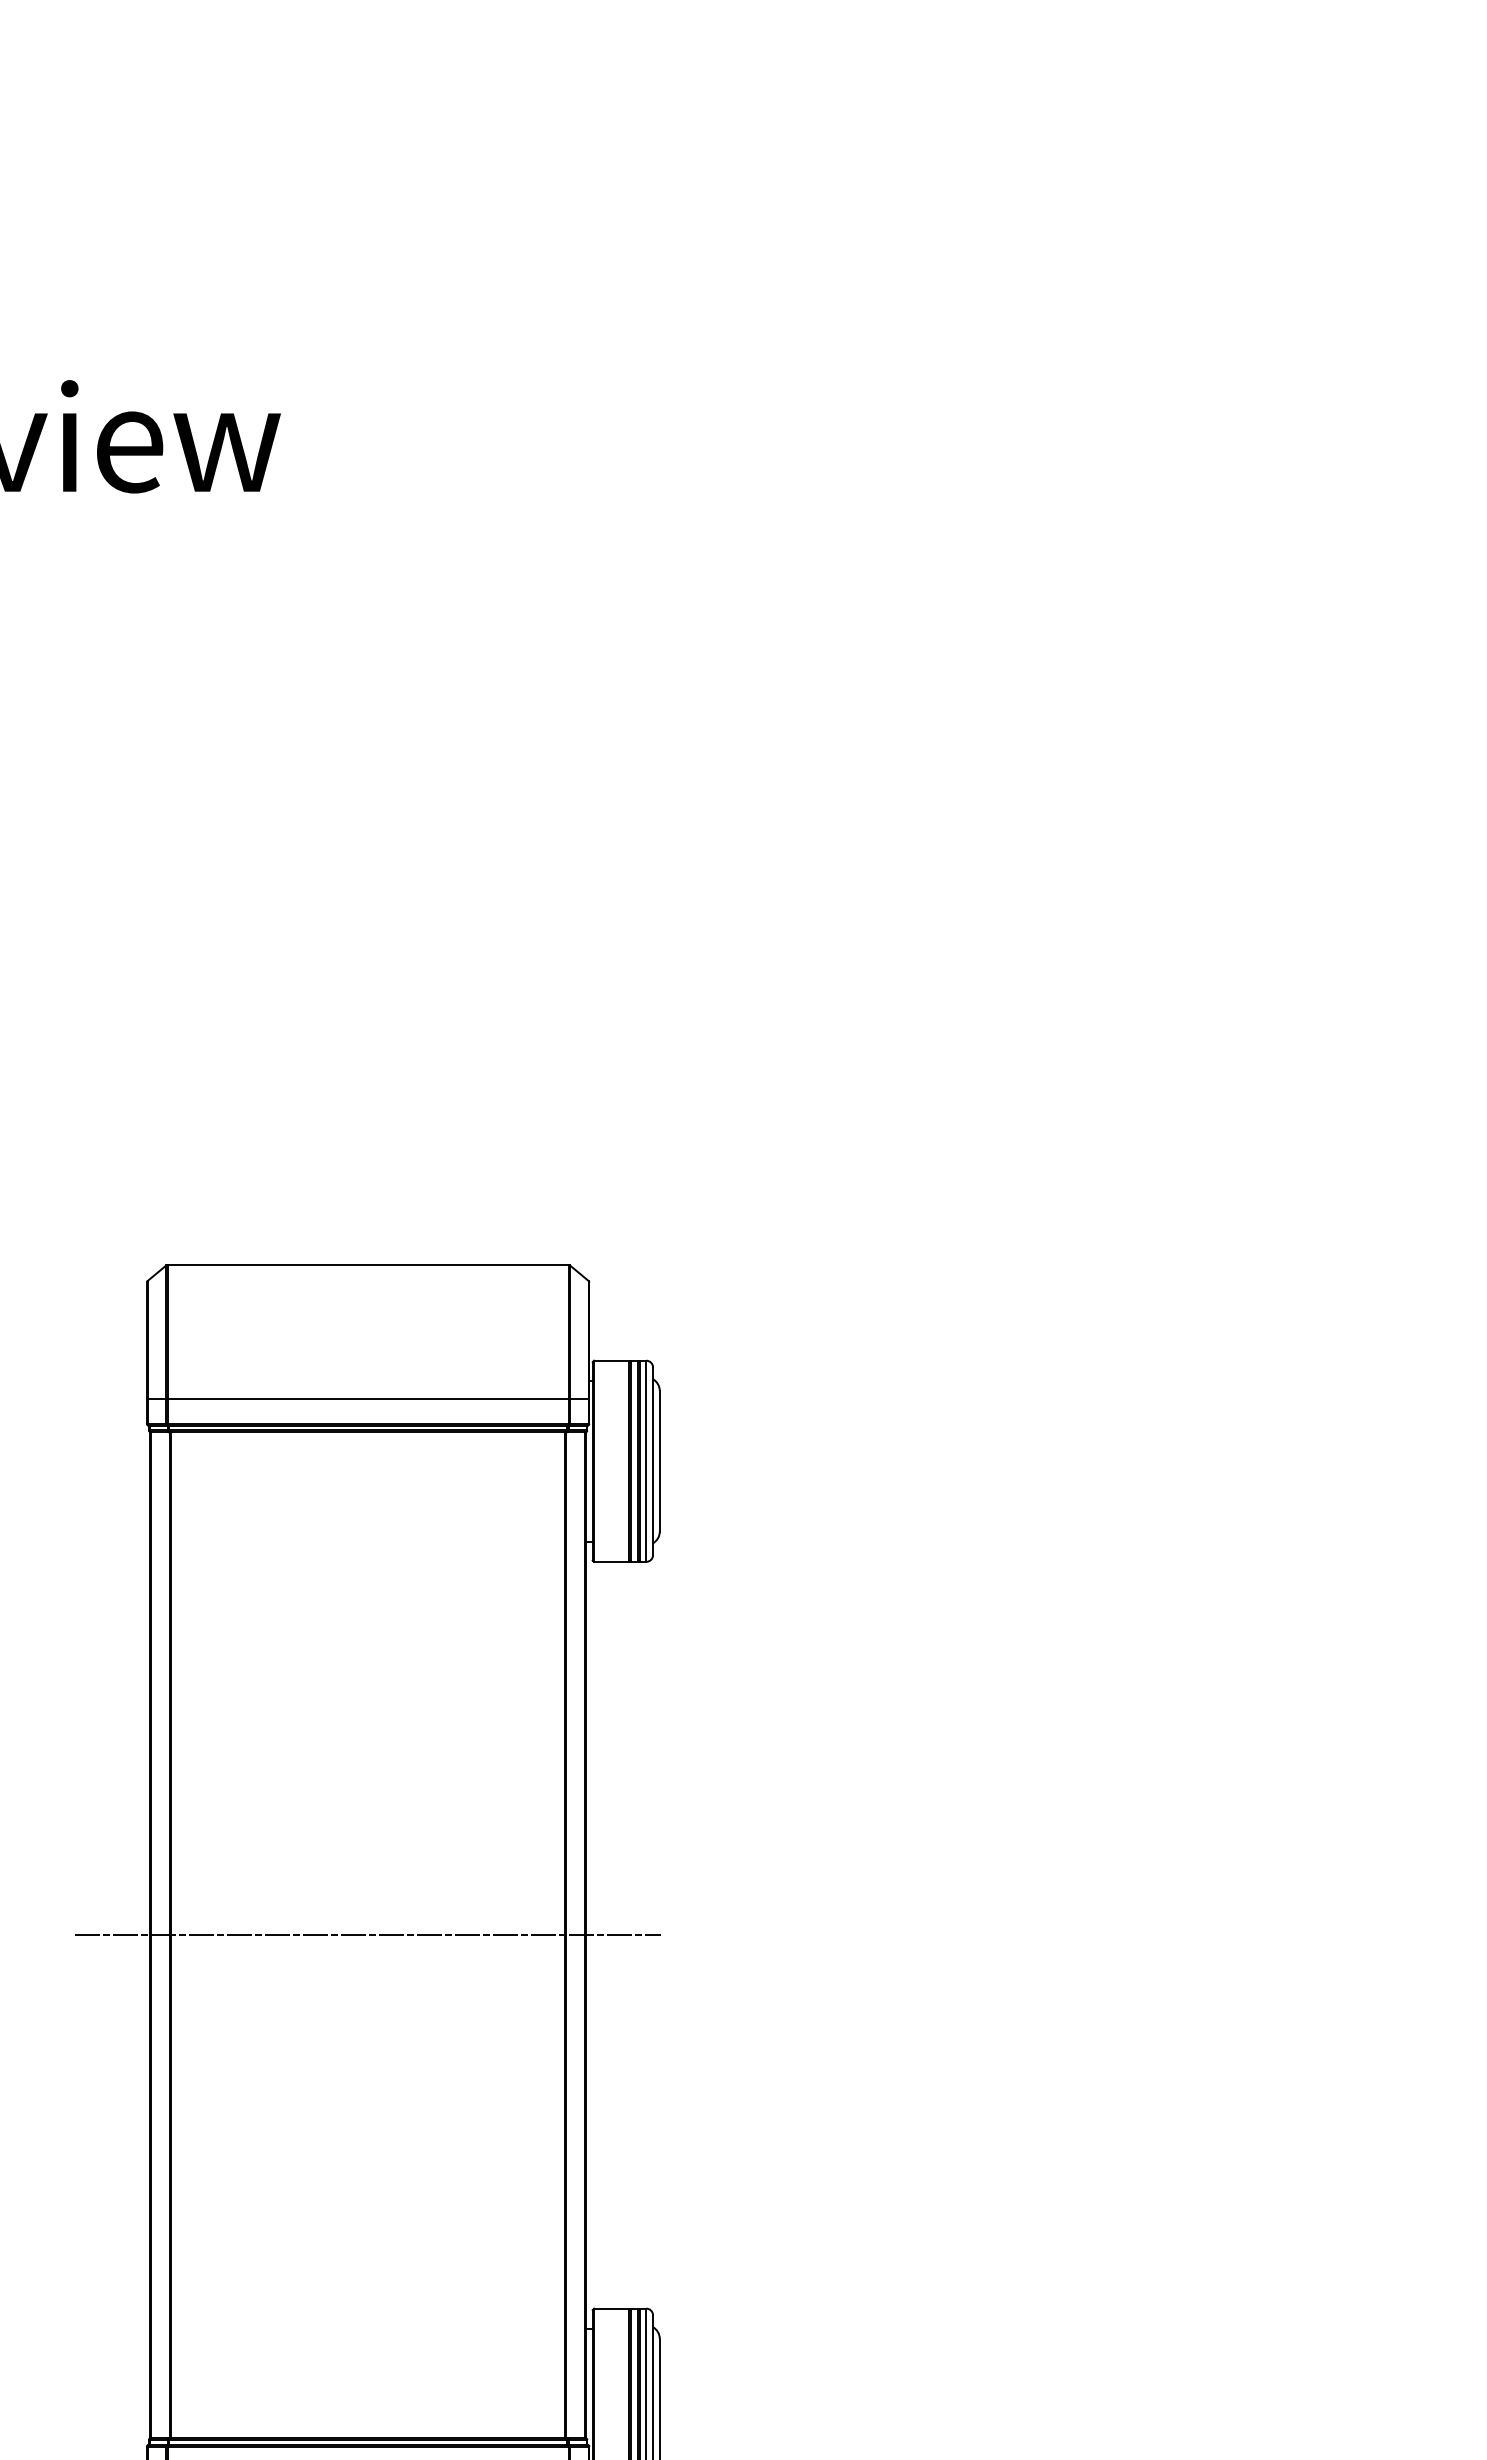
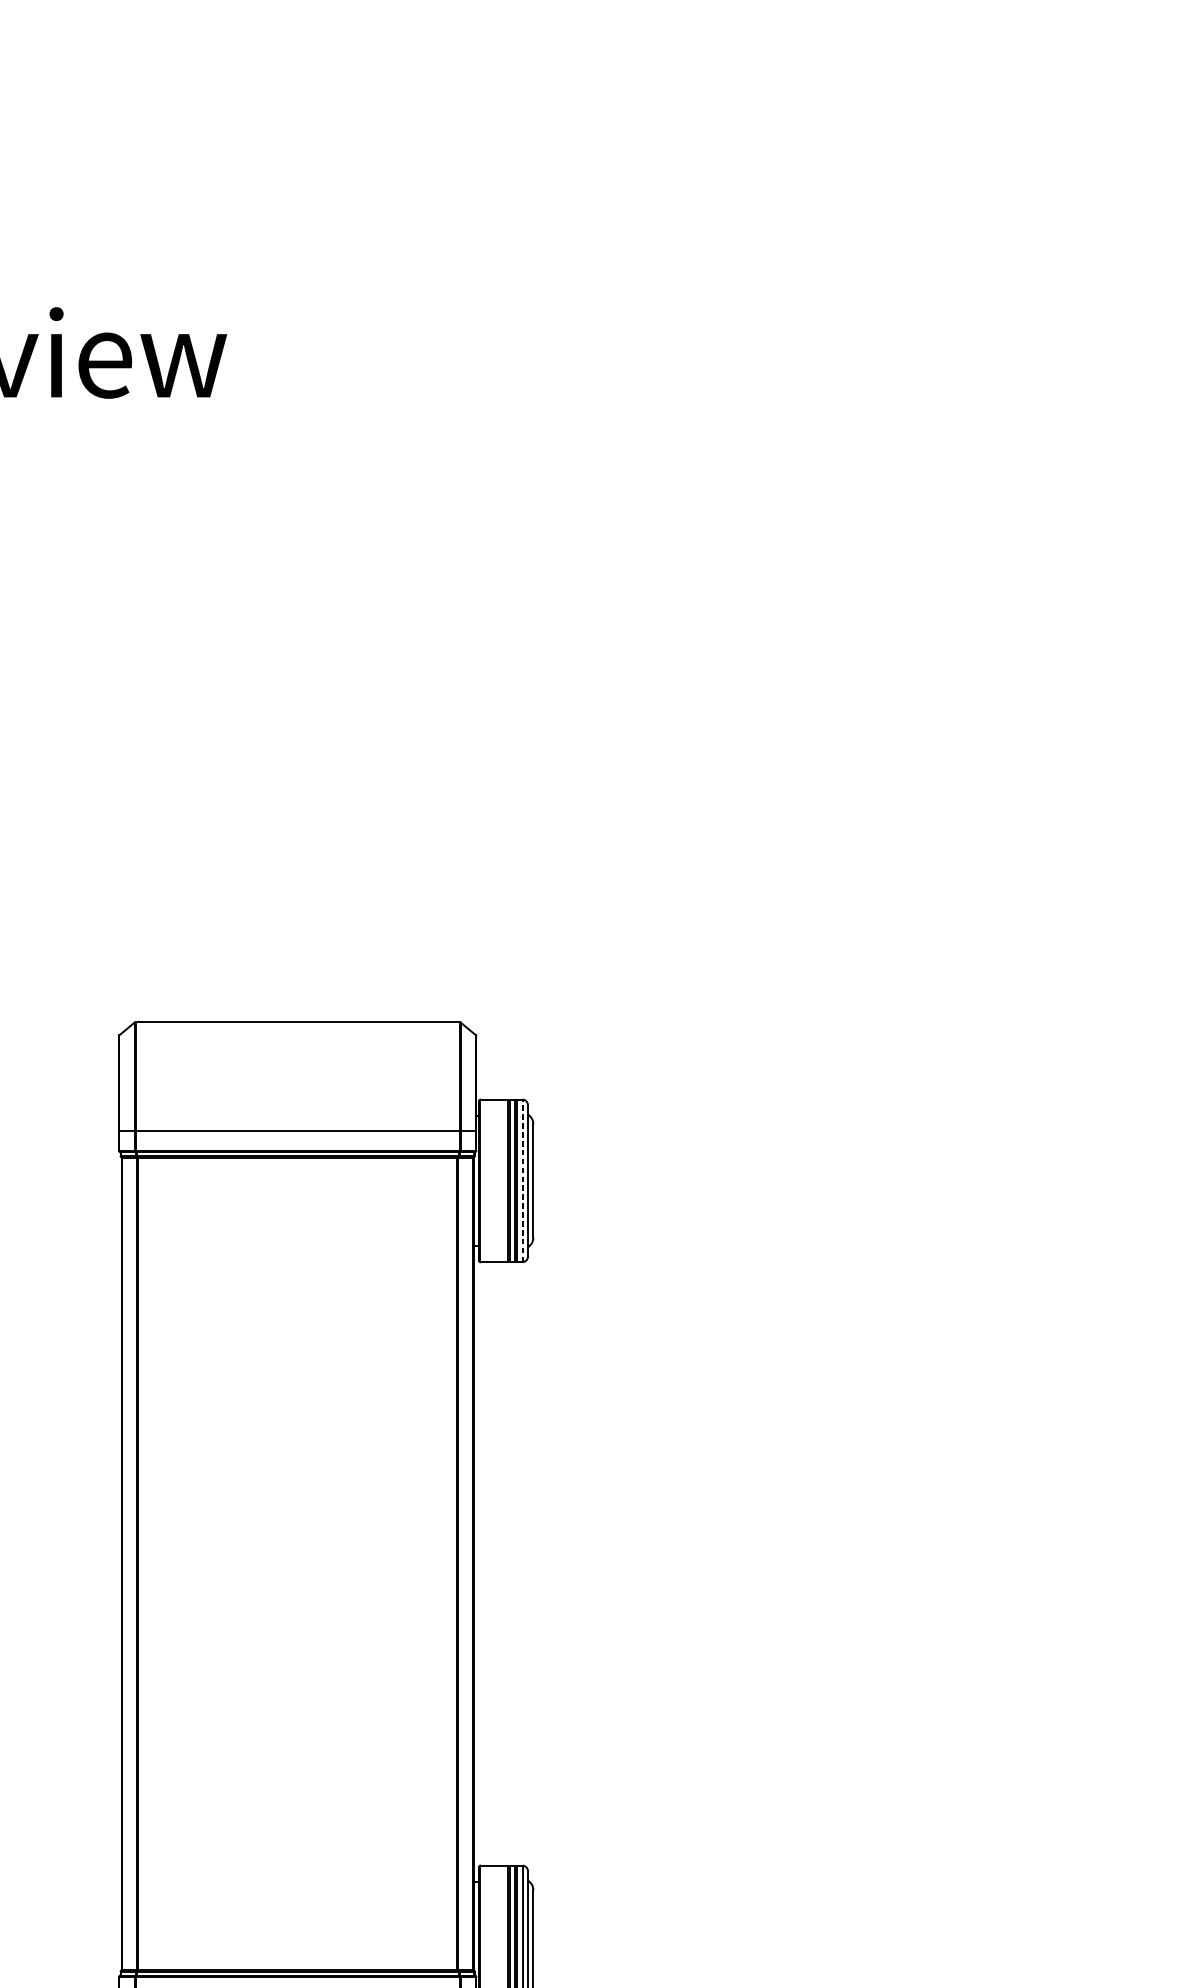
line: (646, 1461) -> (522, 1181), solid -> dashed
line: (367, 1935) -> (297, 1564), removed

